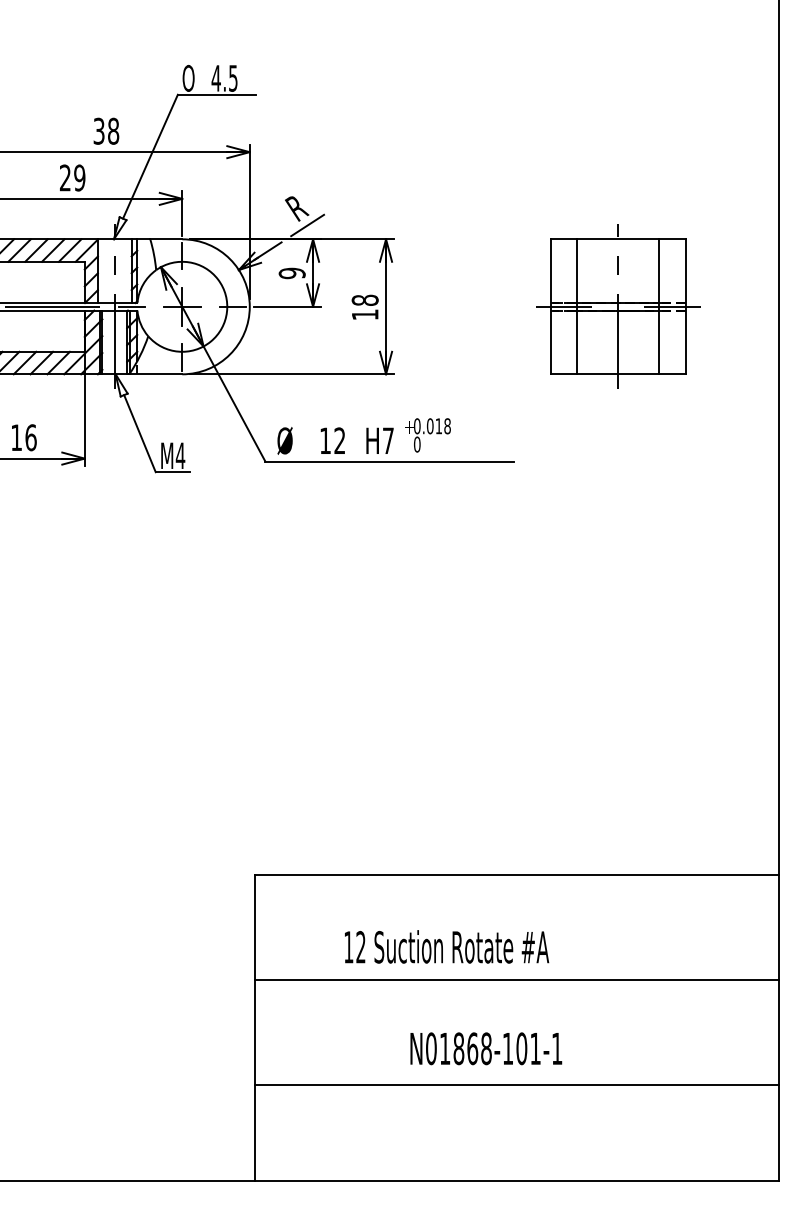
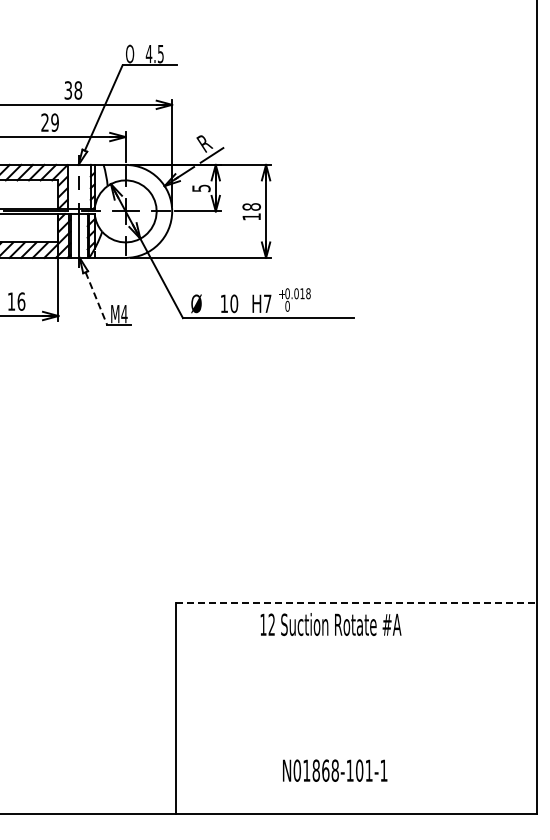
text: (292, 273) -> (201, 188), 9 -> 5
part: (617, 306) -> (425, 211), removed
line: (139, 433) -> (96, 298), solid -> dashed
text: (340, 440) -> (234, 303), 12 -> 10
line: (517, 875) -> (356, 603), solid -> dashed
text: (446, 946) -> (330, 624), moved
line: (517, 980) -> (356, 675), removed
text: (486, 1048) -> (335, 770), moved
line: (517, 1084) -> (356, 747), removed

